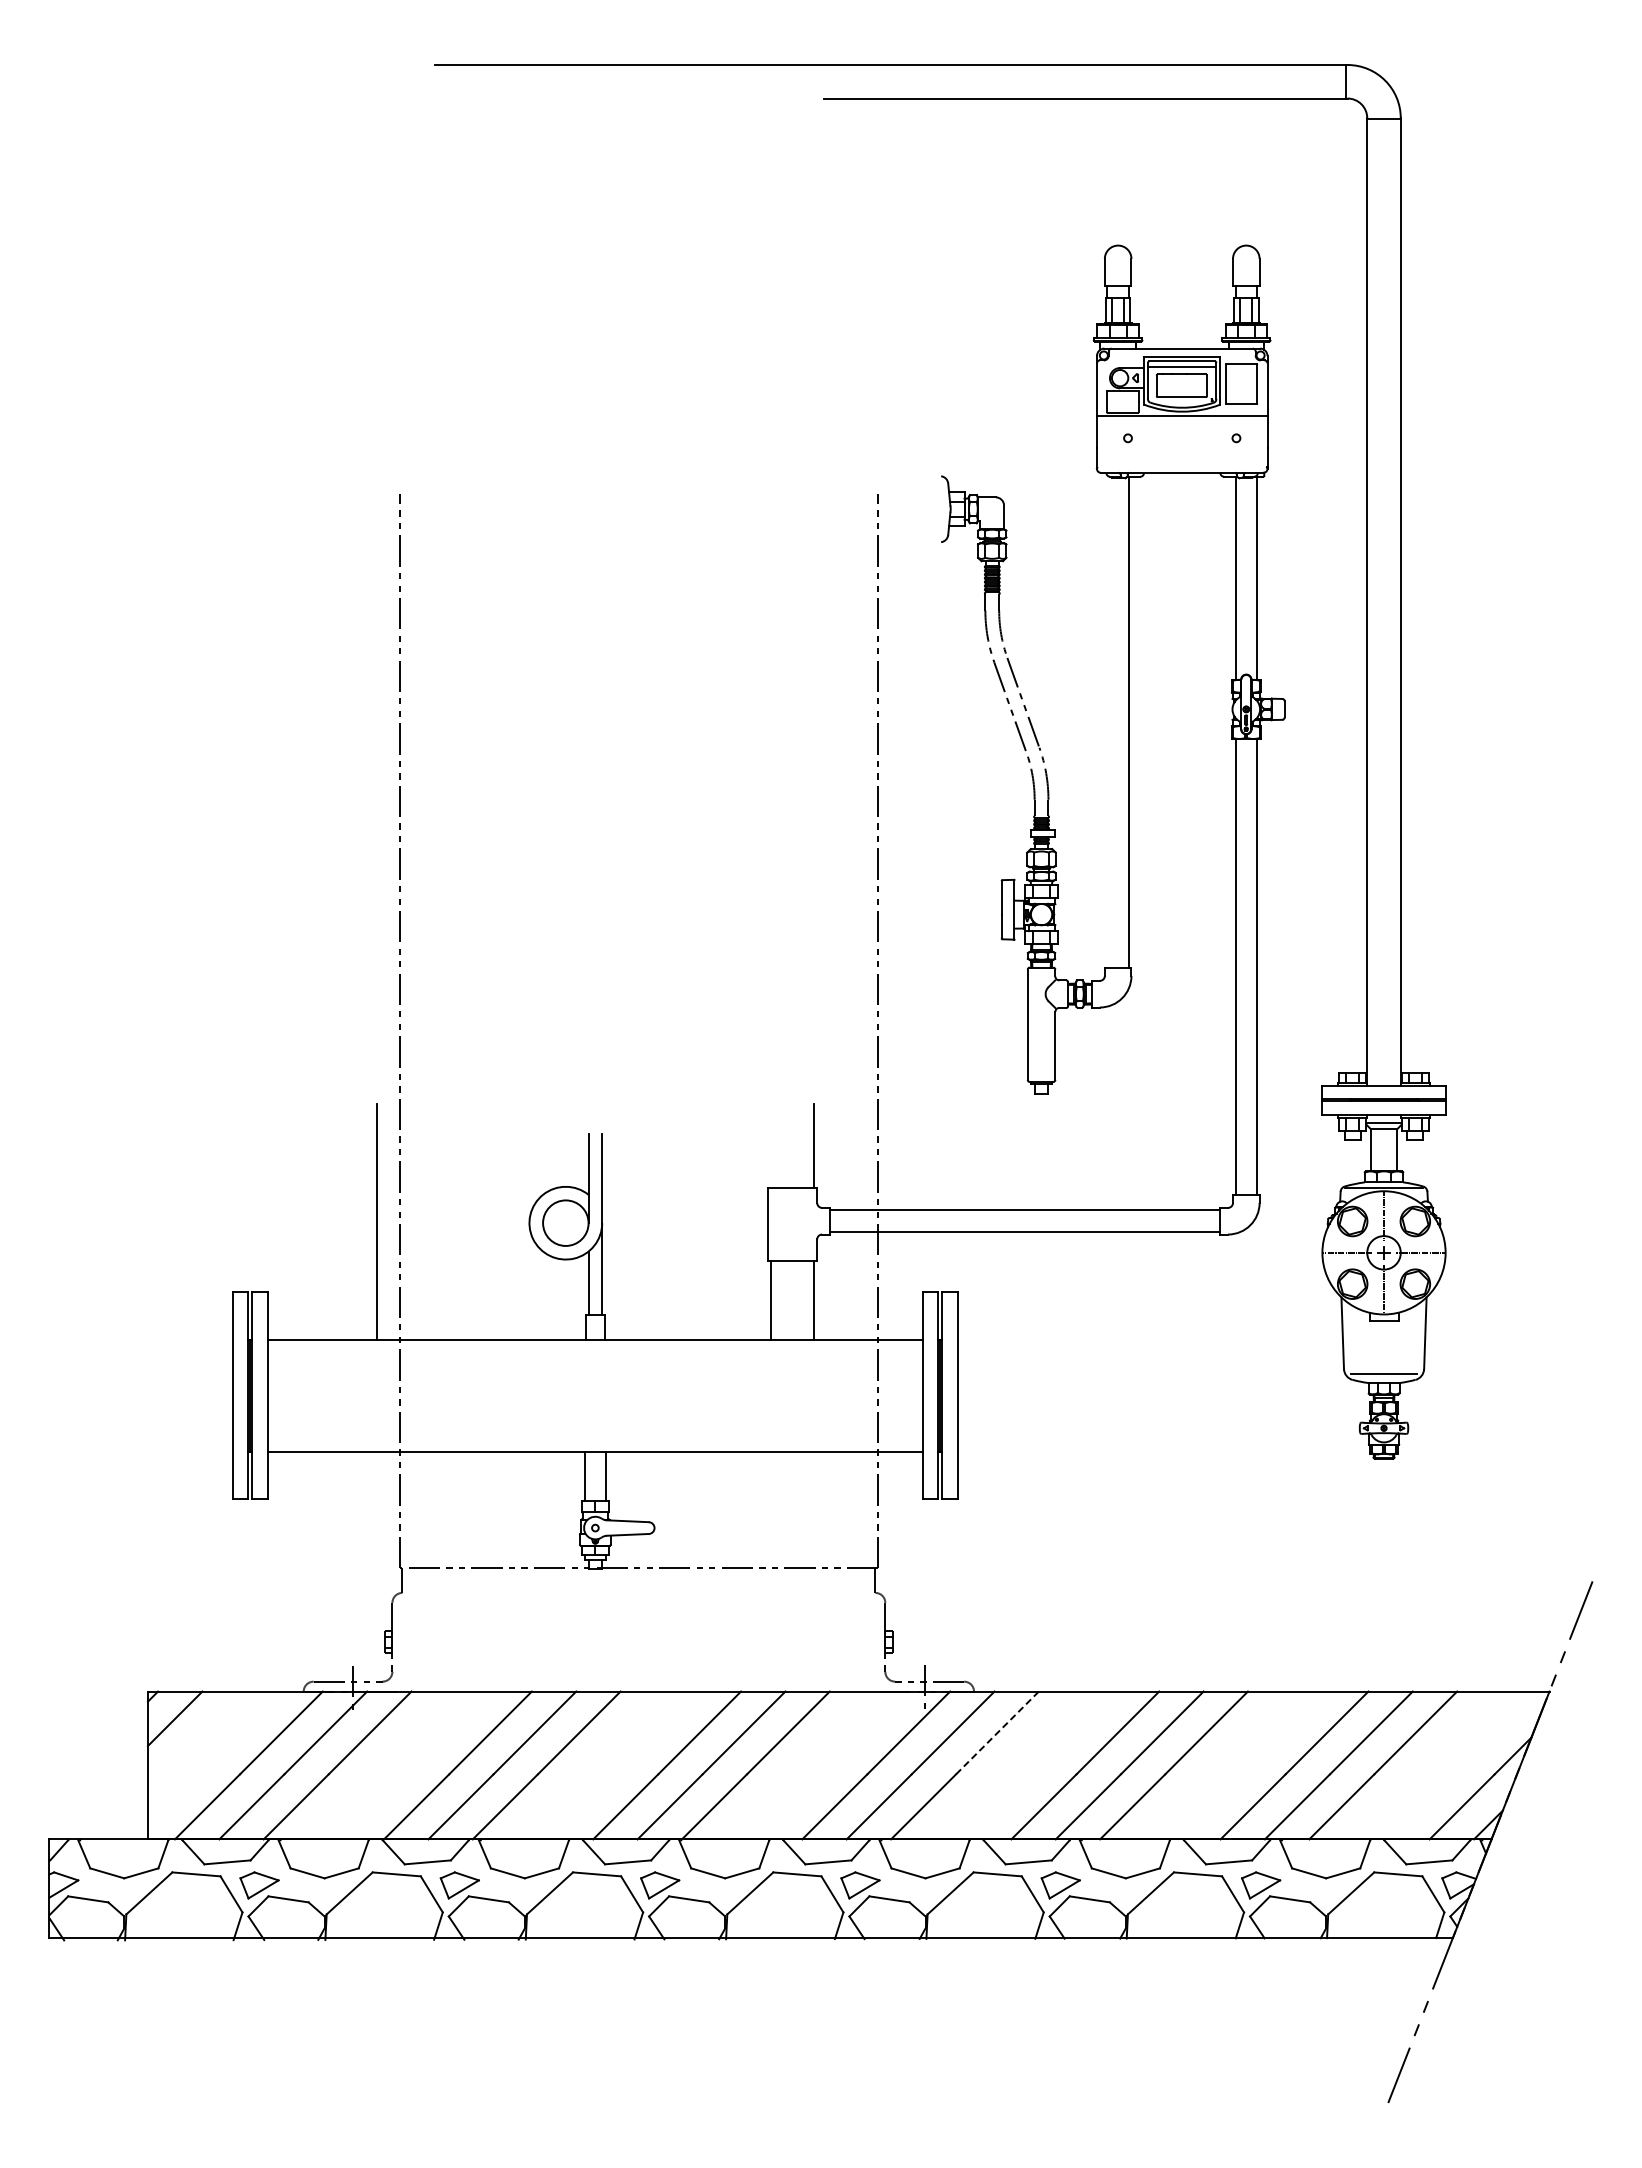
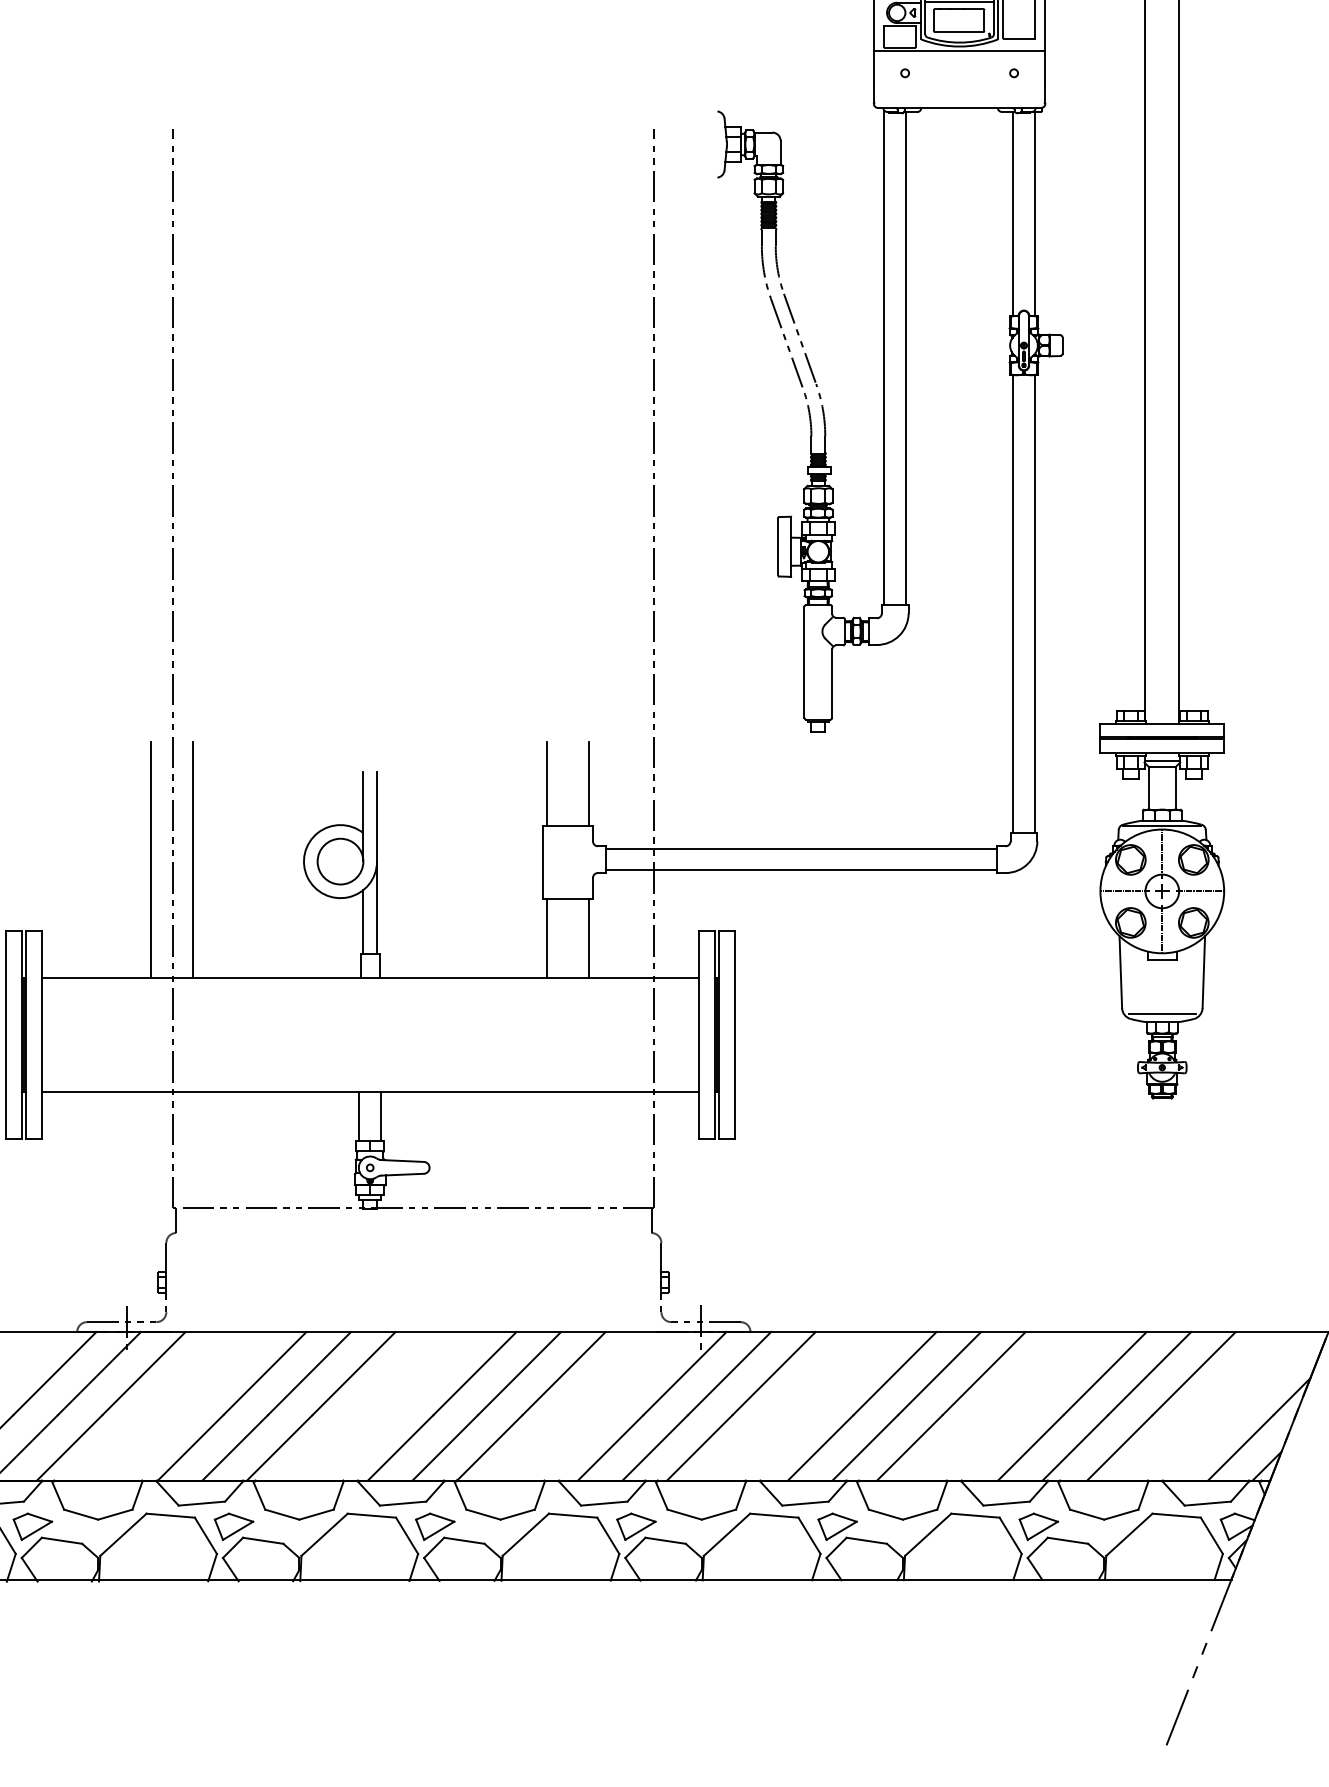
line: (1107, 721) -> (884, 357), added
line: (771, 1145) -> (547, 783), added
line: (419, 1221) -> (193, 859), added
line: (997, 1732) -> (774, 1373), dashed -> solid

